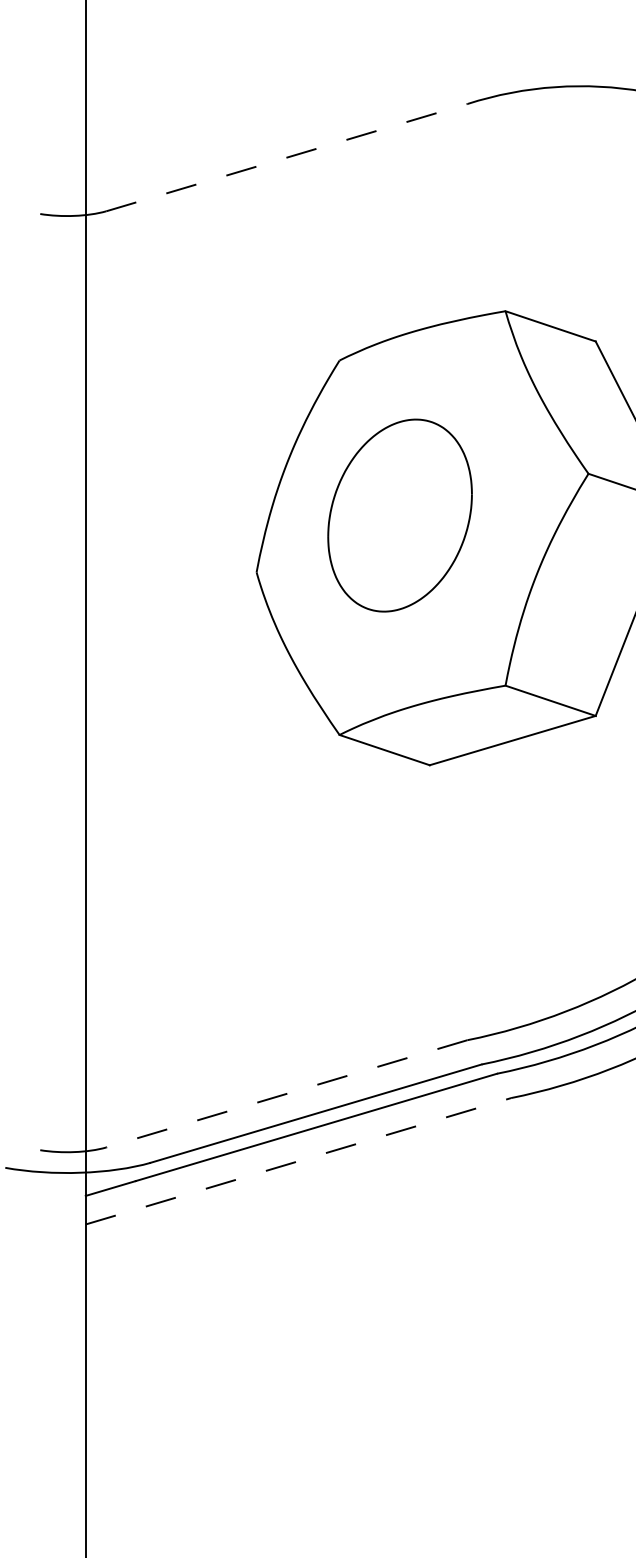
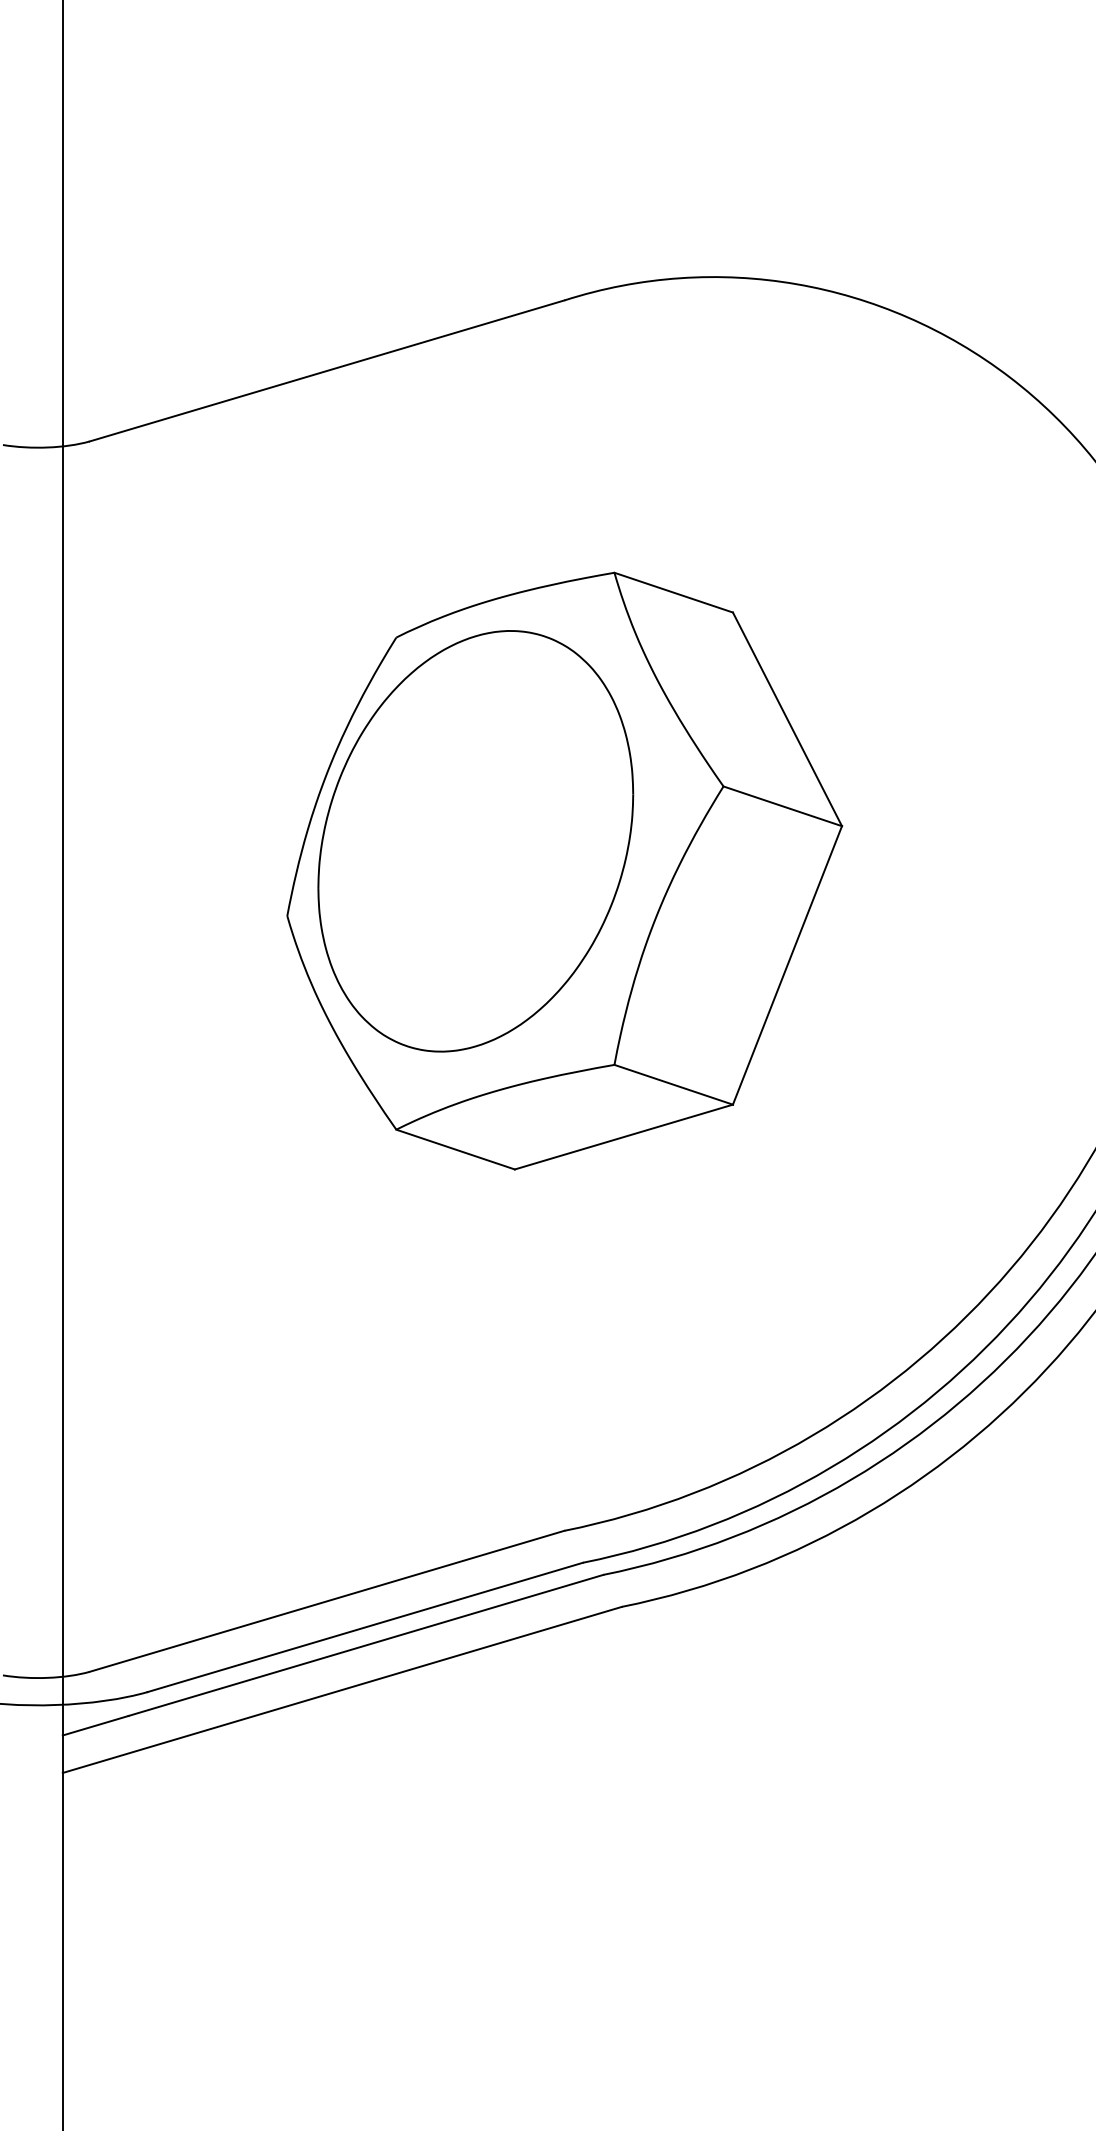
line: (287, 157) -> (327, 370), dashed -> solid
part: (399, 515) -> (475, 841), size x1.67
line: (287, 1093) -> (327, 1601), dashed -> solid
line: (298, 1160) -> (342, 1689), dashed -> solid

